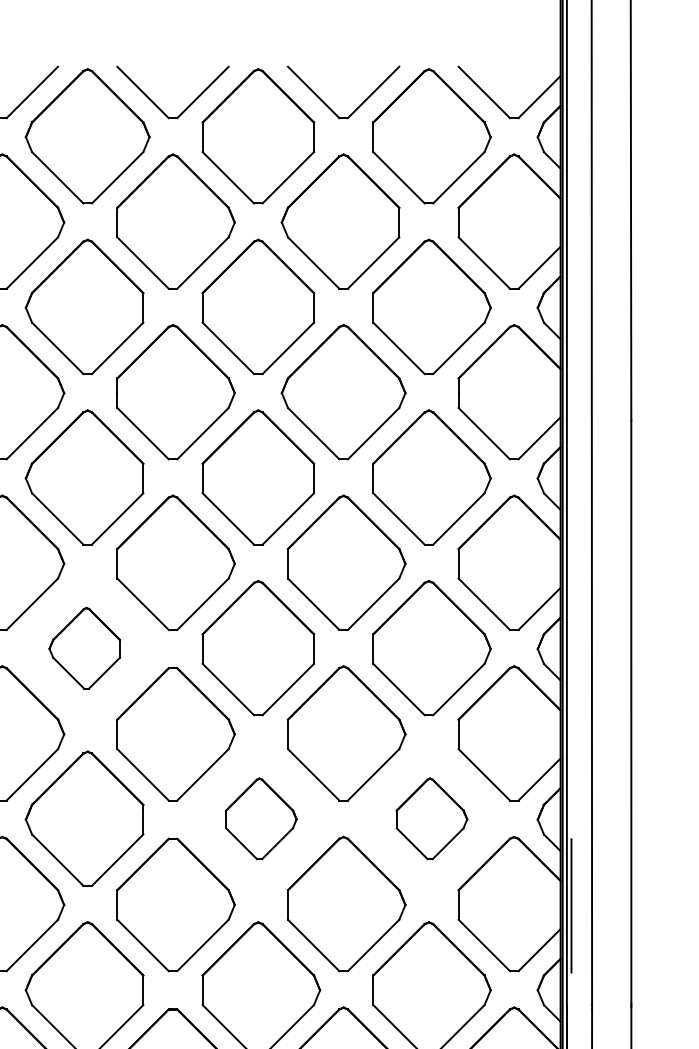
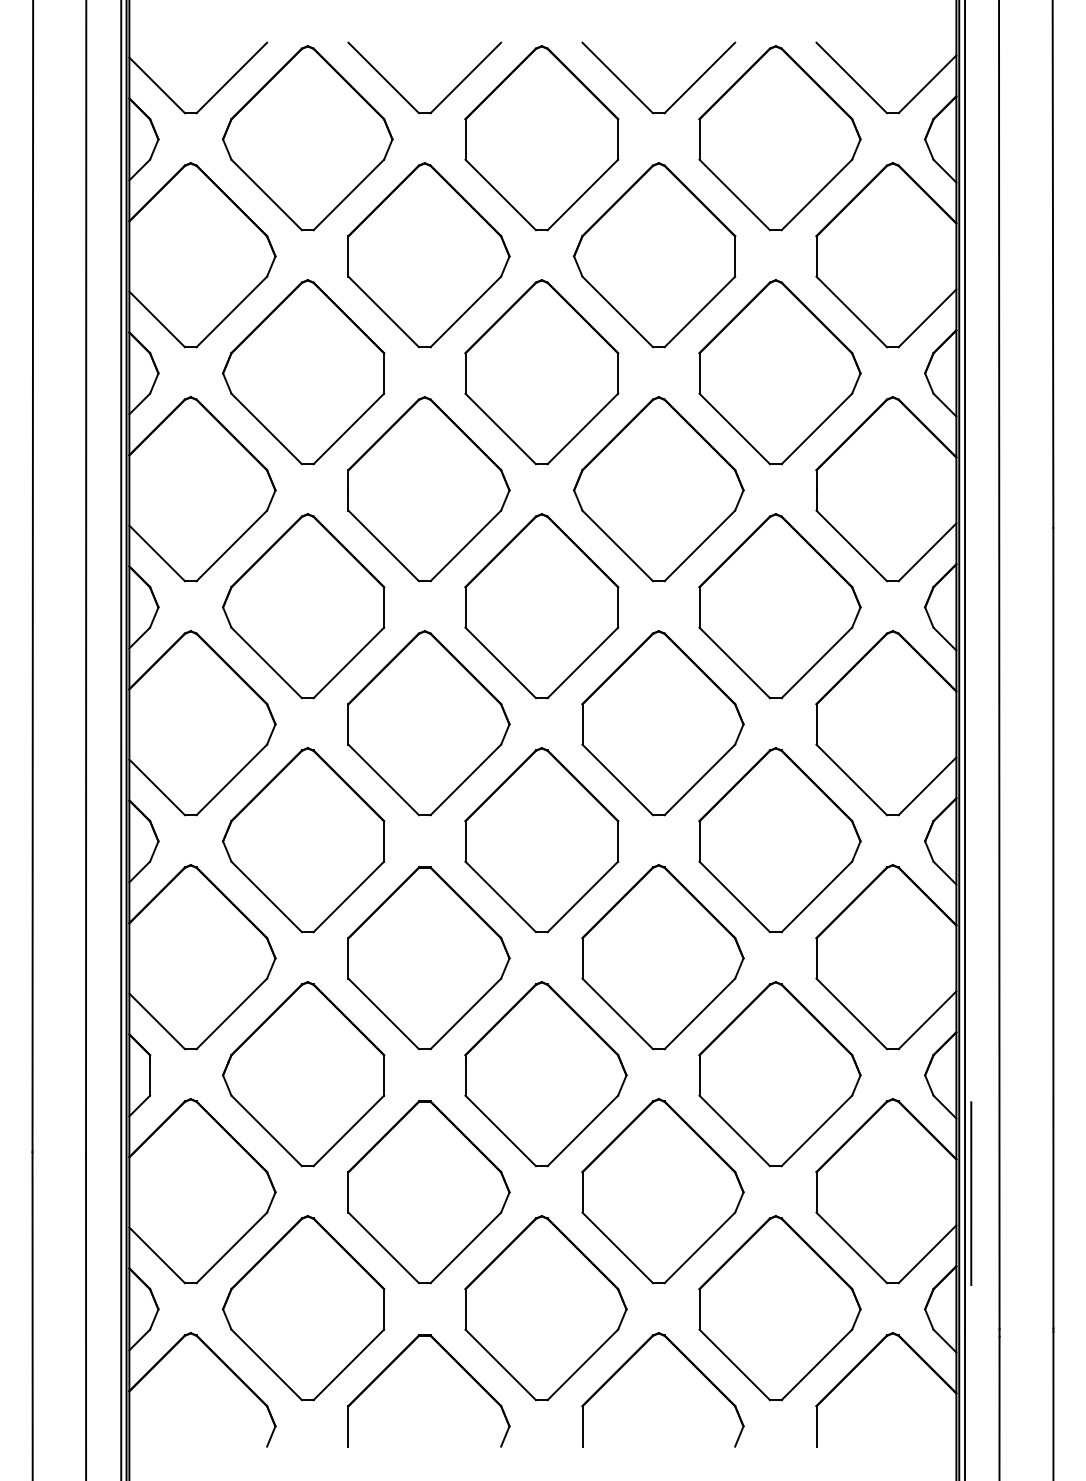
part: (84, 648) -> (303, 840), size x1.67
part: (261, 819) -> (545, 1074), size x1.67
part: (431, 819) -> (779, 1074), size x1.67

